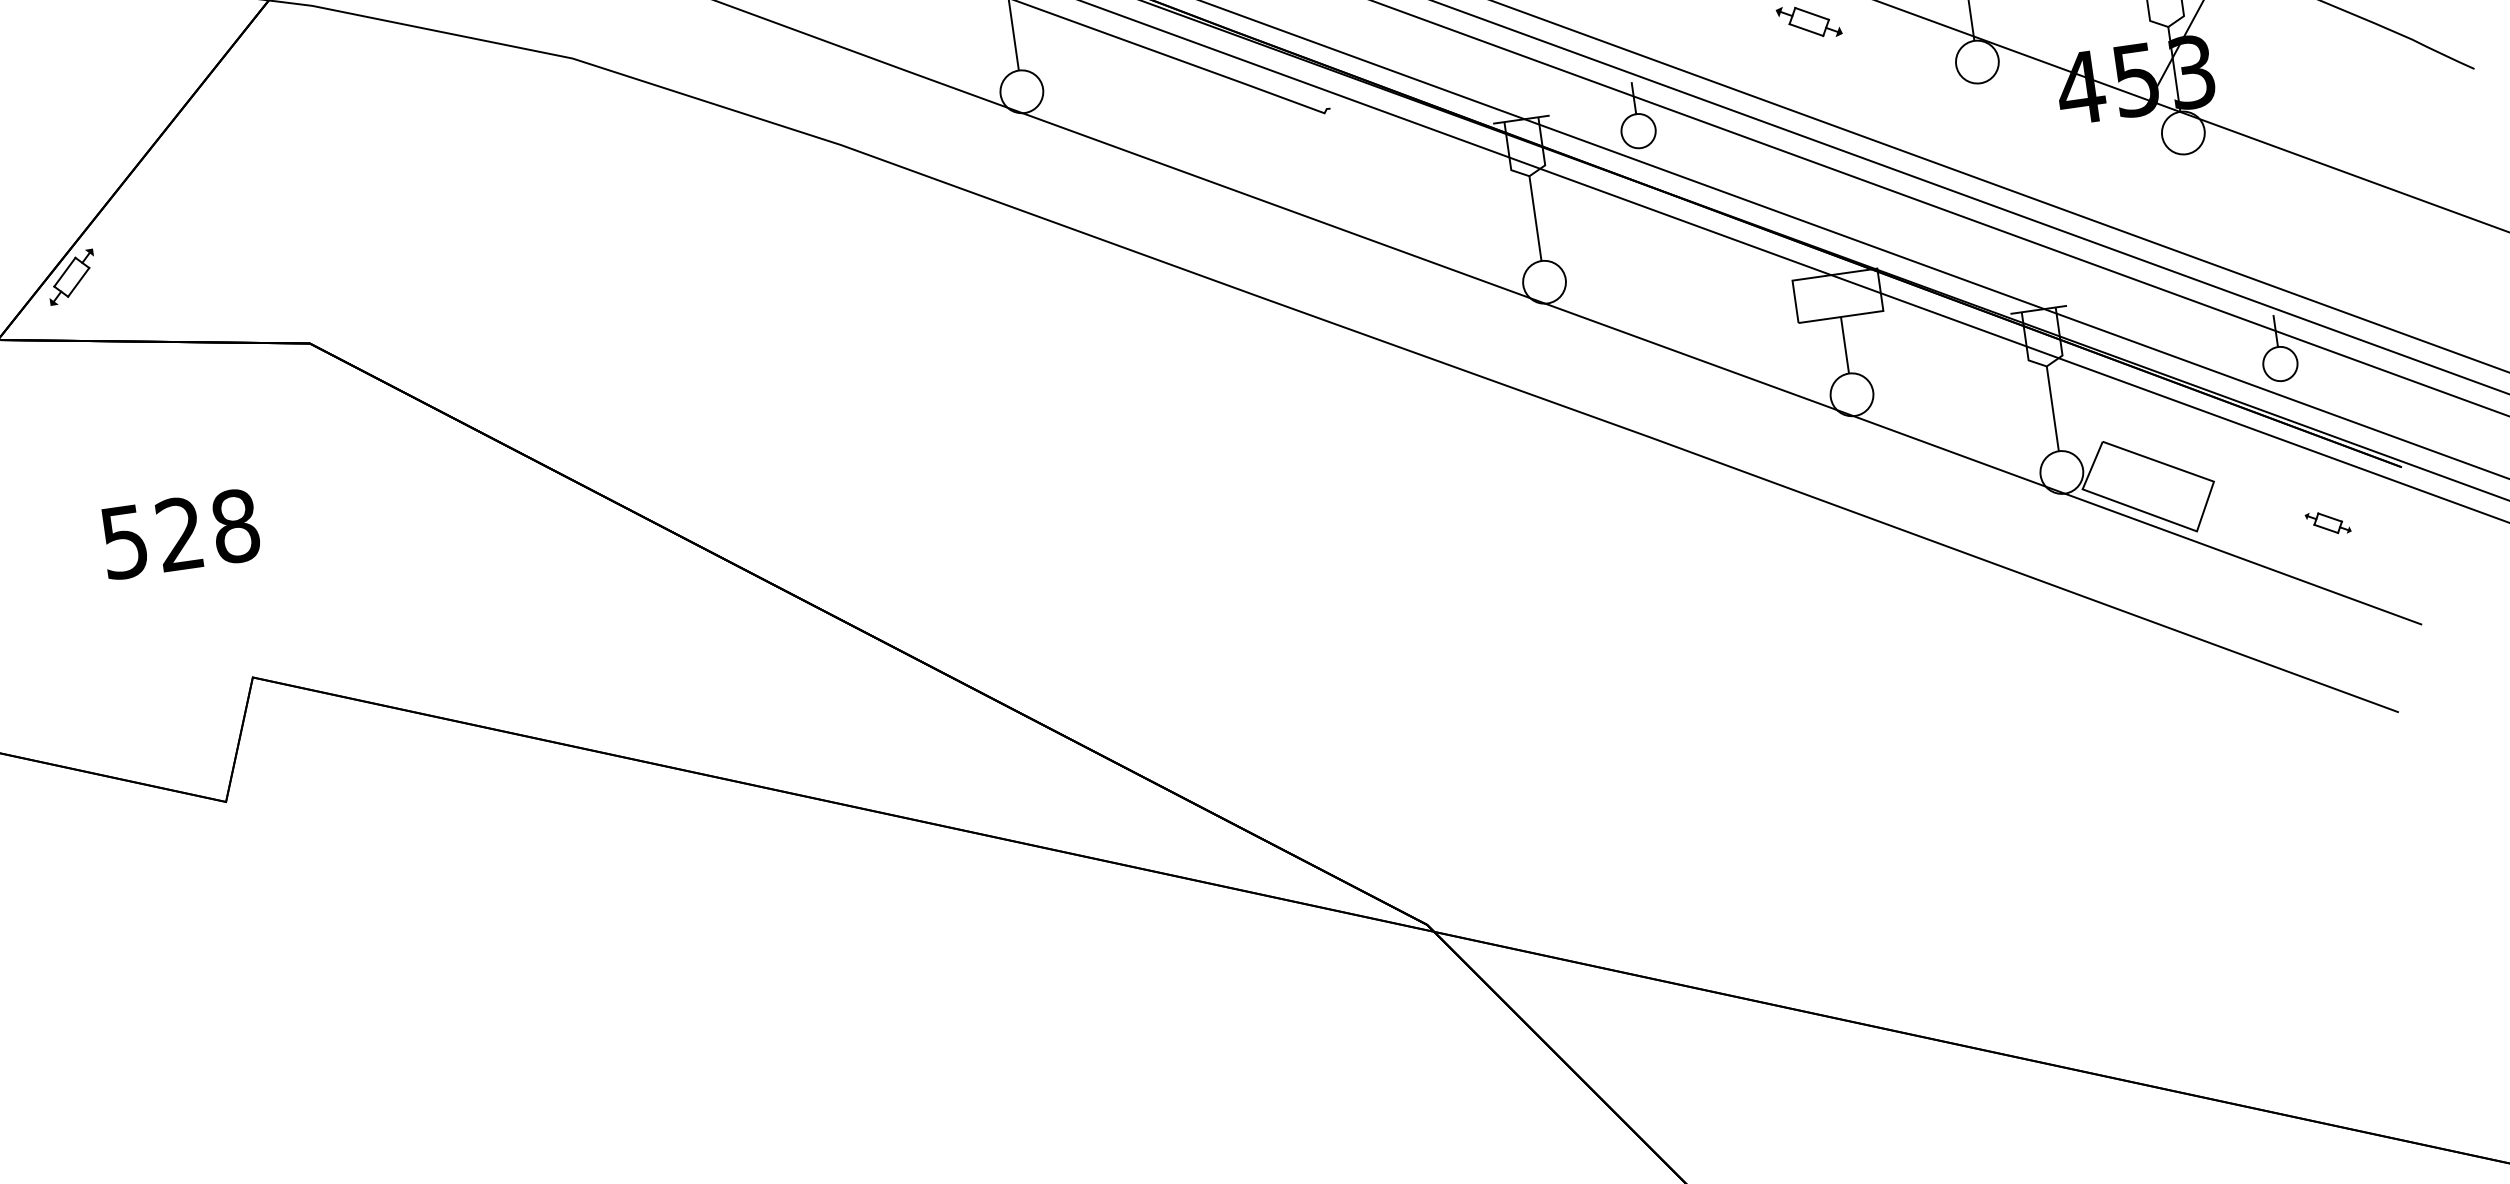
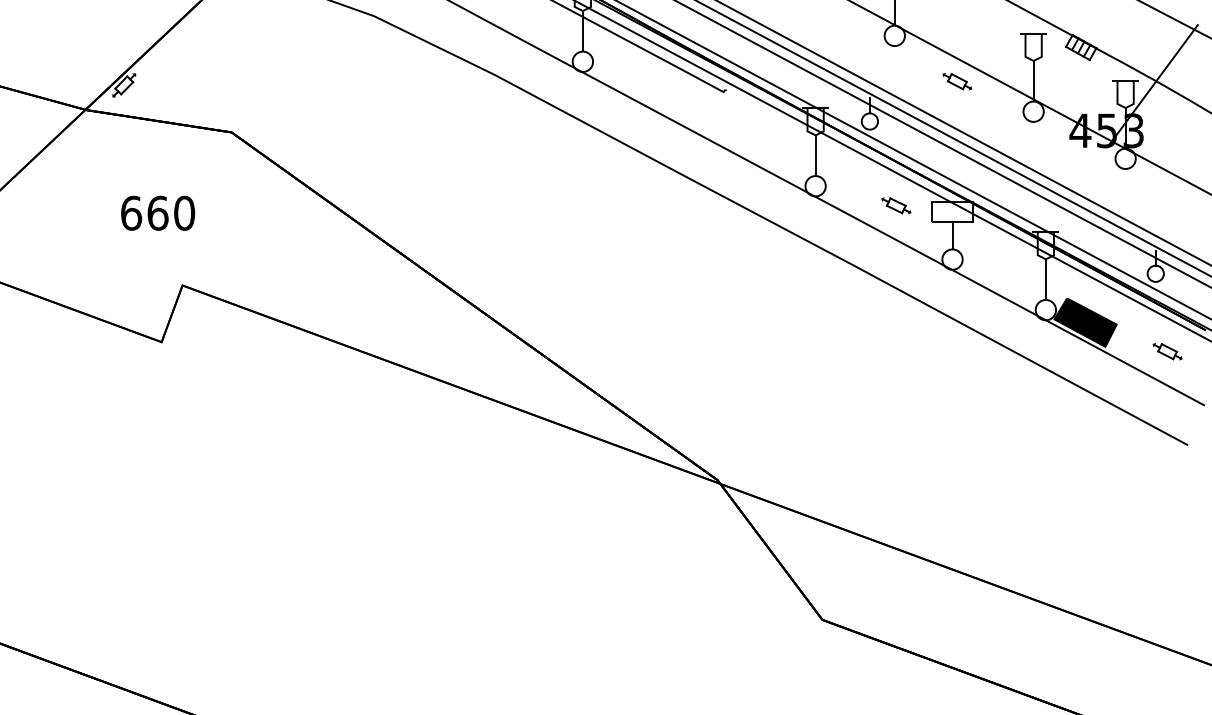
part: (1719, 298) -> (896, 205), added
fill: (2148, 486) -> (1085, 322), added
part: (2327, 522) -> (1167, 351), size x1.43
text: (180, 532) -> (158, 212), 528 -> 660

